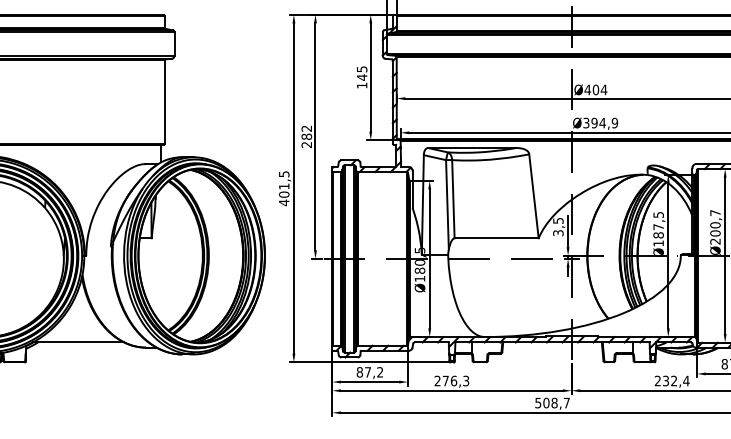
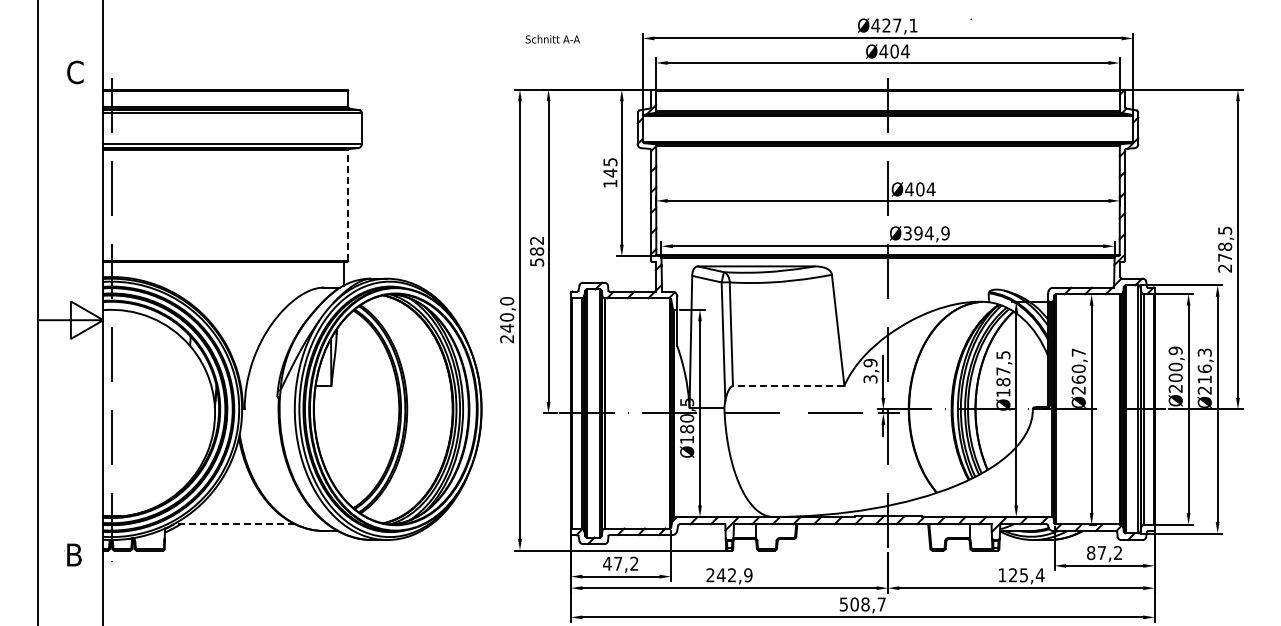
line: (164, 101) -> (348, 204), solid -> dashed
text: (307, 145) -> (537, 262), 282 -> 582
text: (284, 188) -> (507, 320), 401,5 -> 240,0
text: (558, 220) -> (870, 362), 3,5 -> 3,9
text: (715, 233) -> (1078, 379), Ø200,7 -> Ø260,7
line: (496, 238) -> (788, 386), solid -> dashed
line: (78, 342) -> (234, 524), solid -> dashed
text: (359, 372) -> (606, 563), 87,2 -> 47,2
text: (455, 381) -> (734, 575), 276,3 -> 242,9
text: (665, 381) -> (1012, 575), 232,4 -> 125,4

